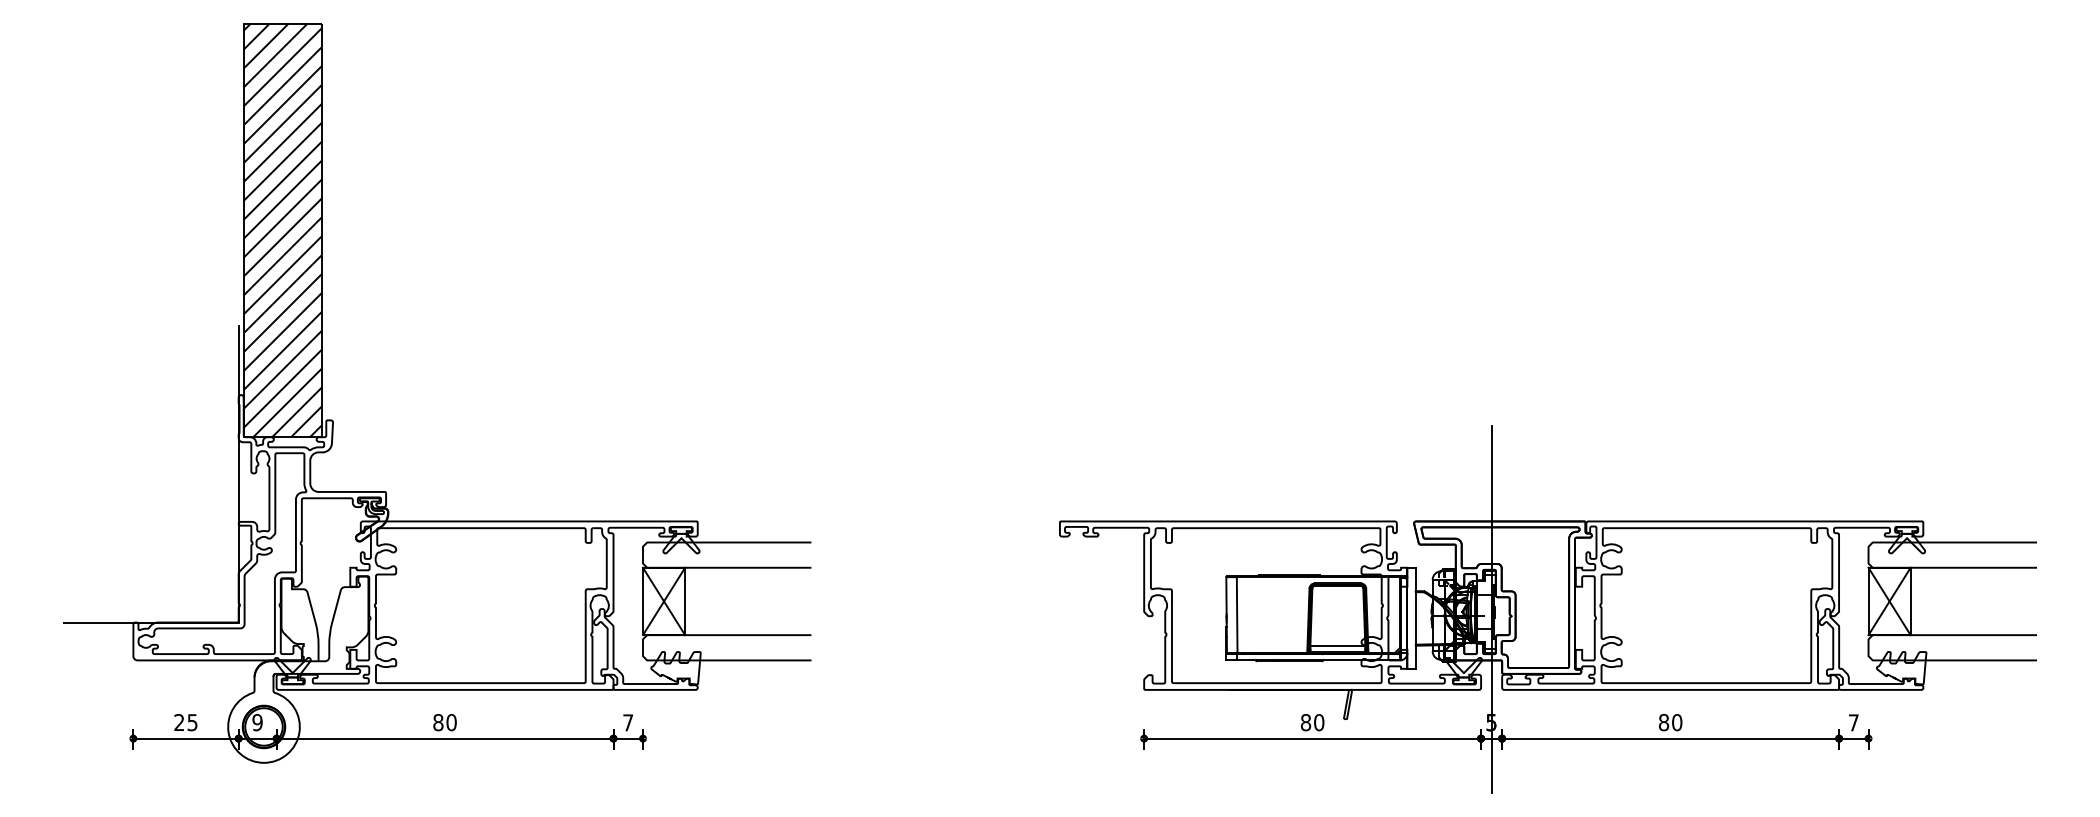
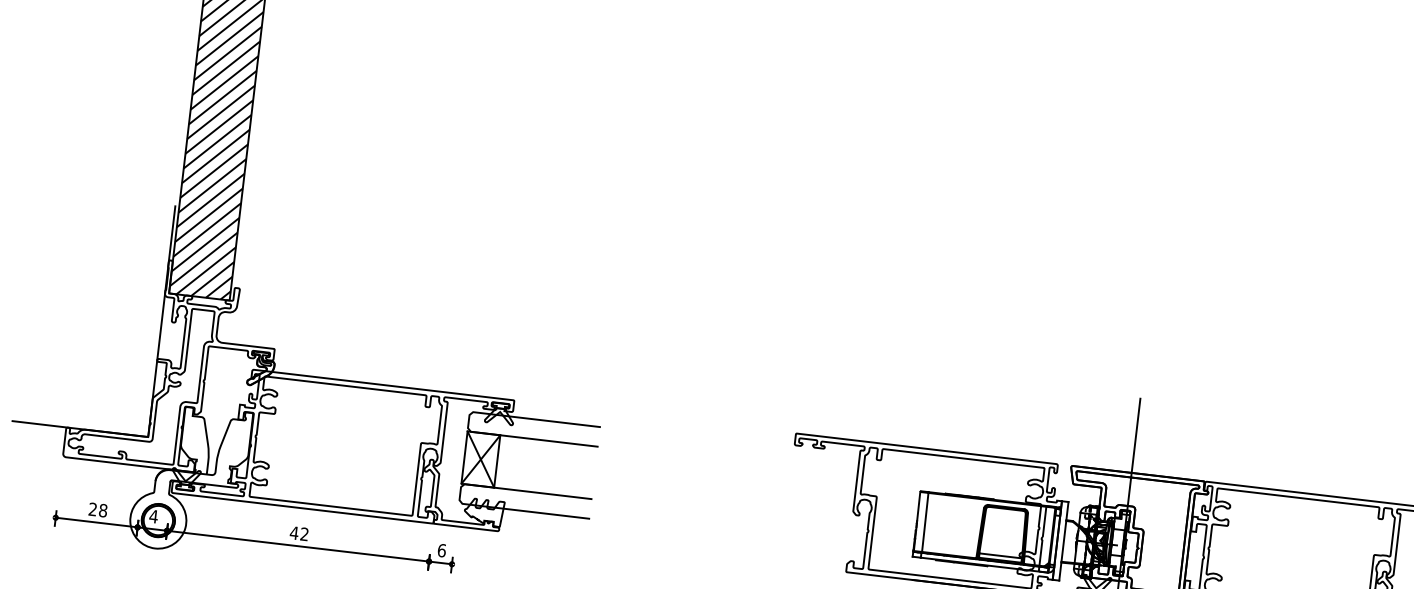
text: (192, 722) -> (103, 510), 25 -> 28
text: (257, 722) -> (153, 516), 9 -> 4
text: (444, 722) -> (299, 533), 80 -> 42
text: (628, 722) -> (442, 550), 7 -> 6

